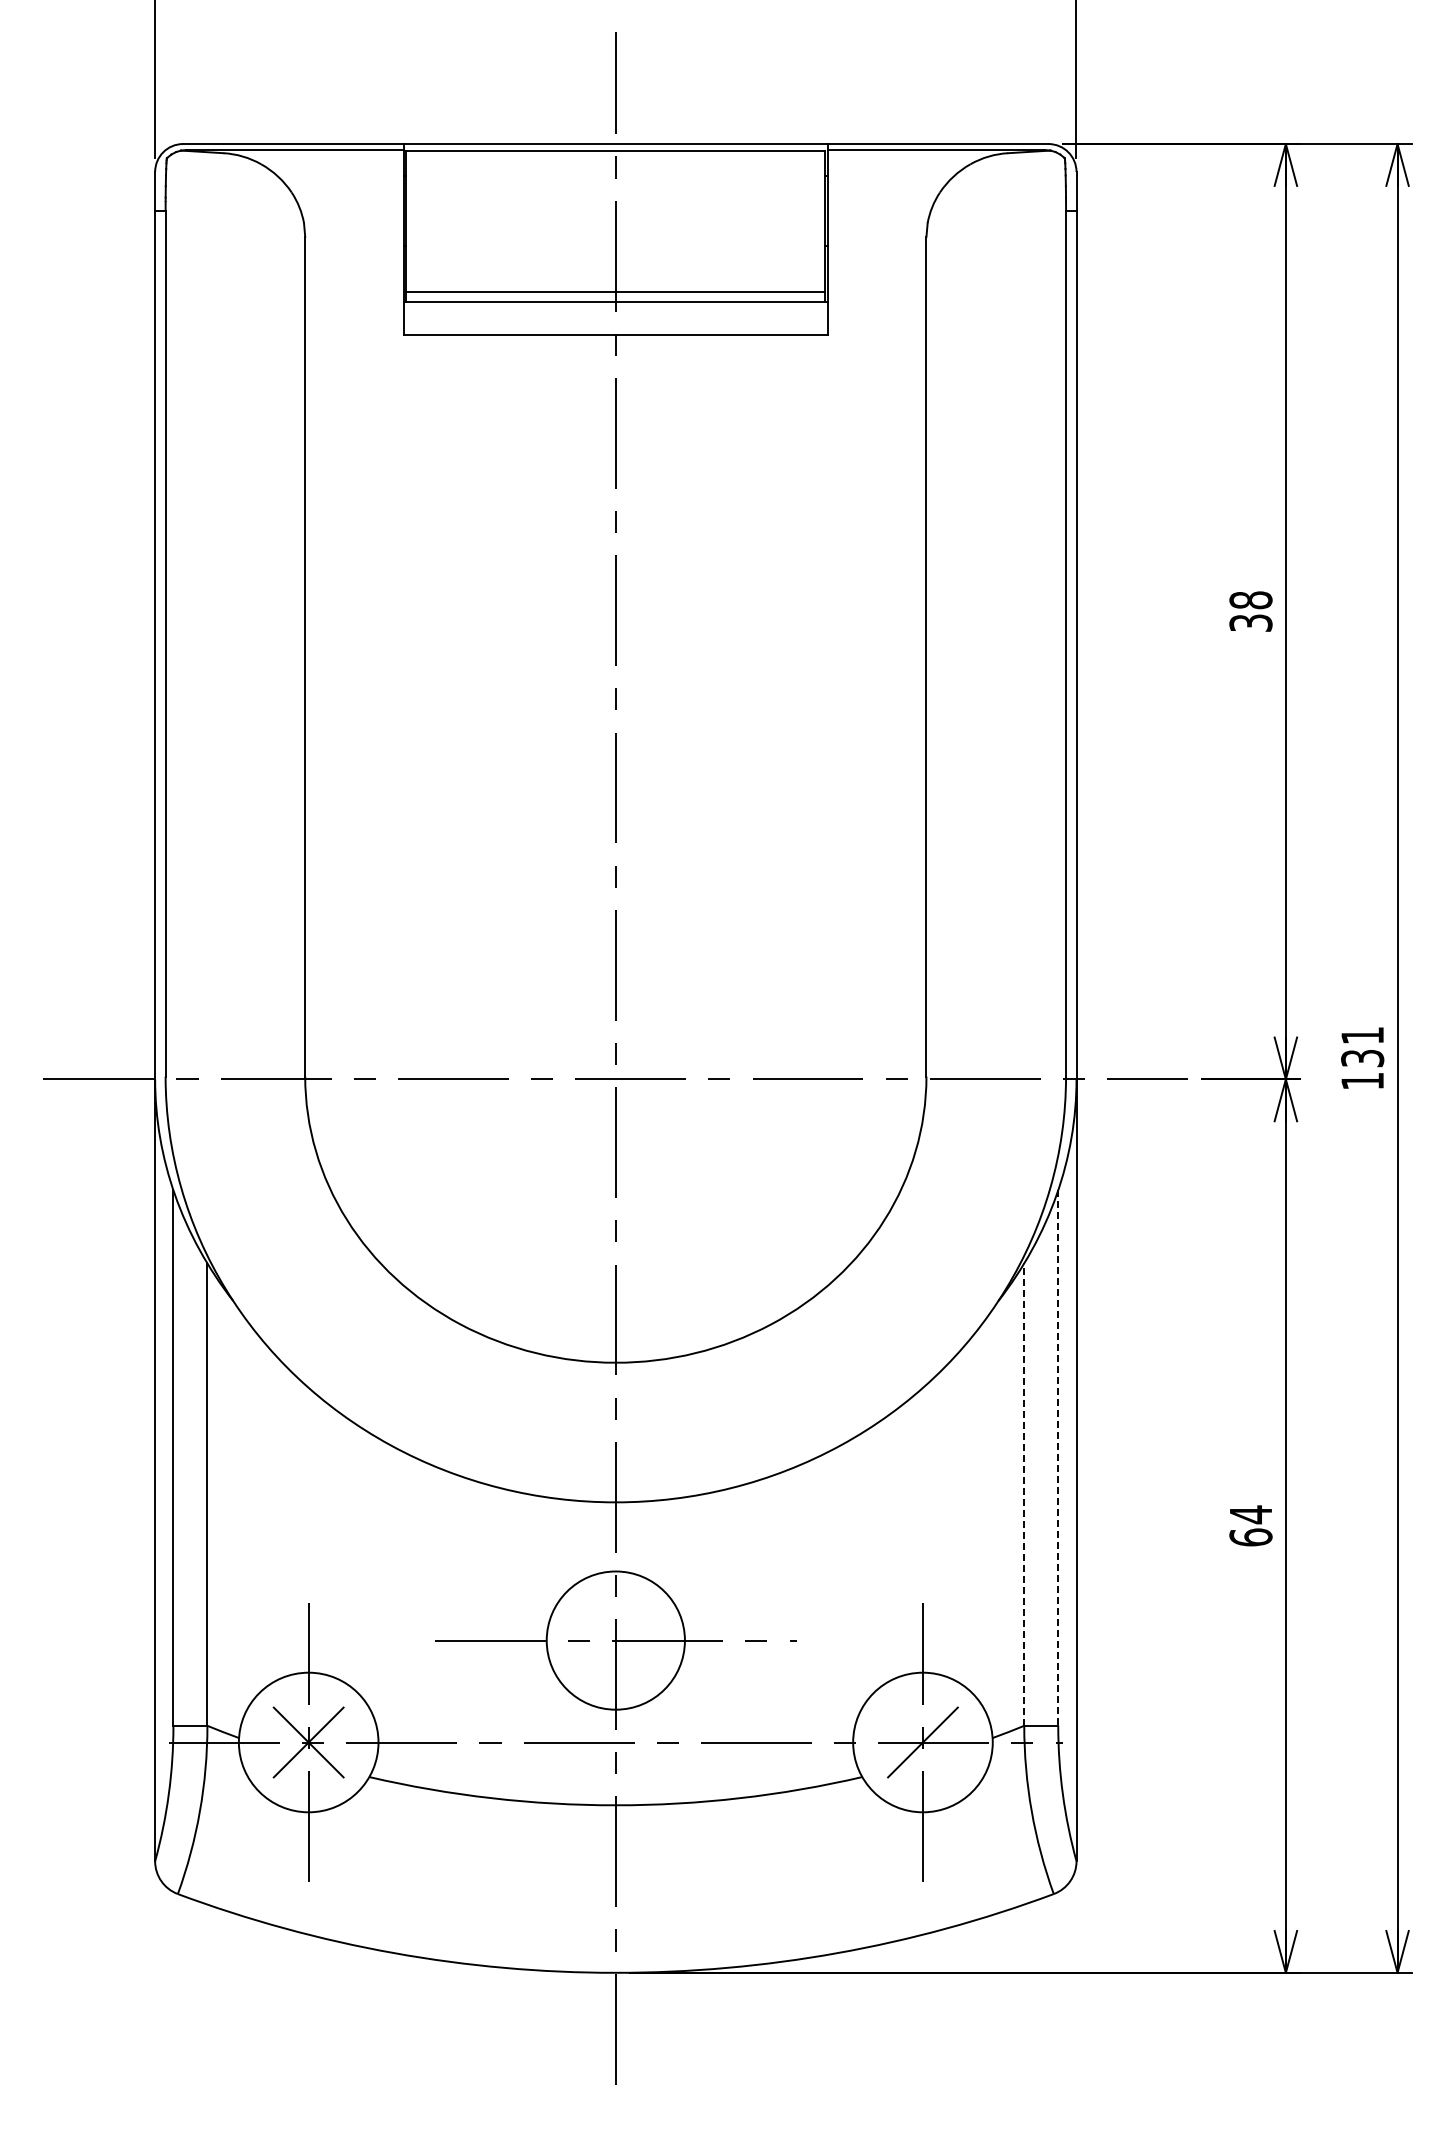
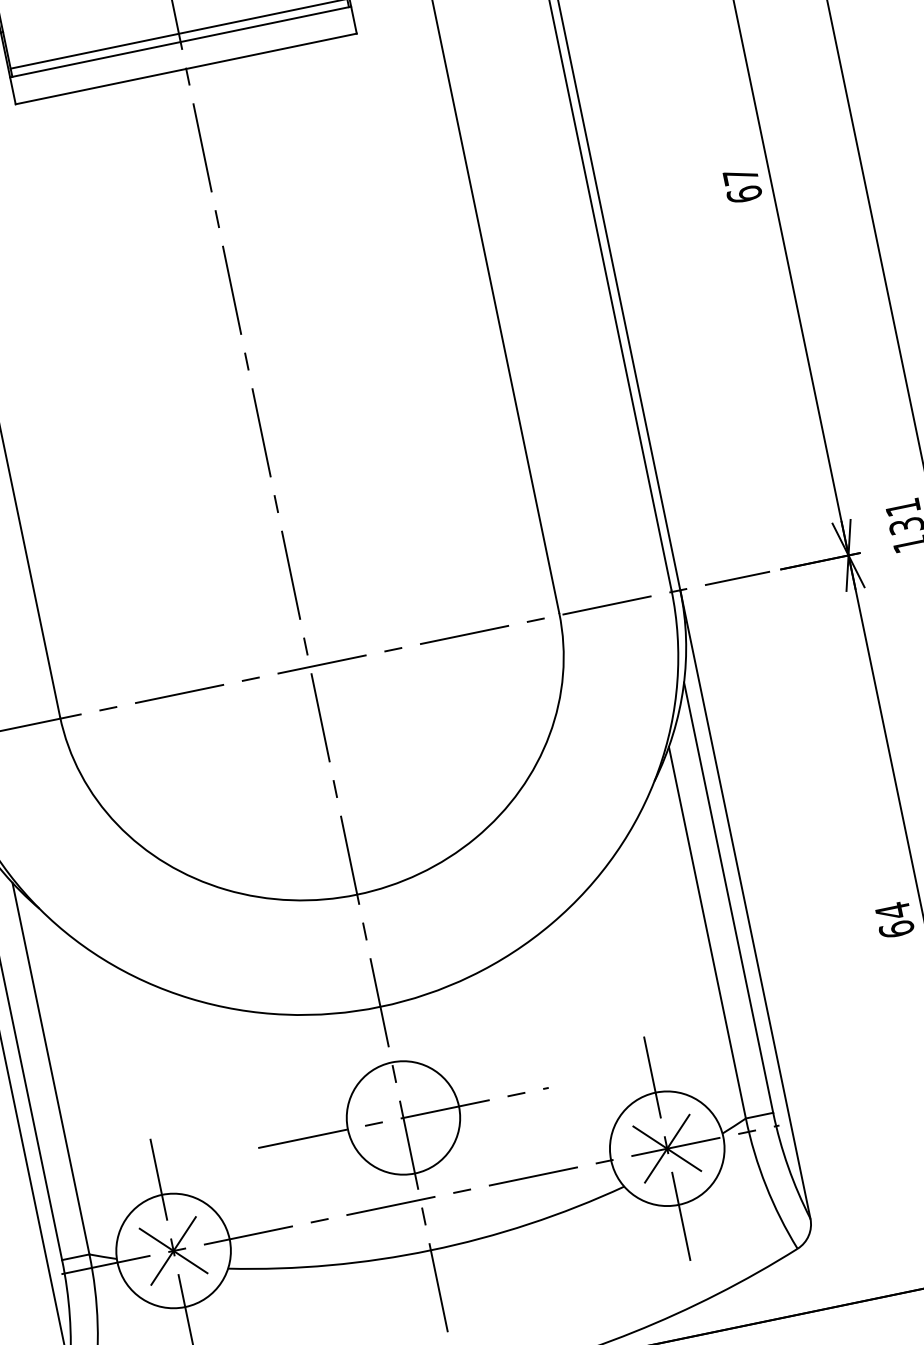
text: (1250, 611) -> (742, 185), 38 -> 67
line: (1058, 1458) -> (728, 897), dashed -> solid
line: (1024, 1494) -> (707, 932), dashed -> solid
line: (922, 1742) -> (666, 1148), added

